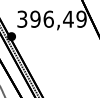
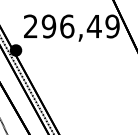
text: (22, 19) -> (31, 26), 396,49 -> 296,49

